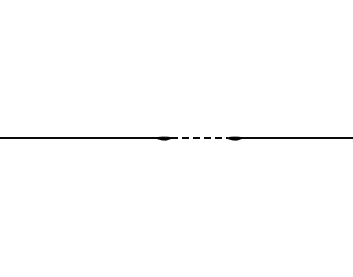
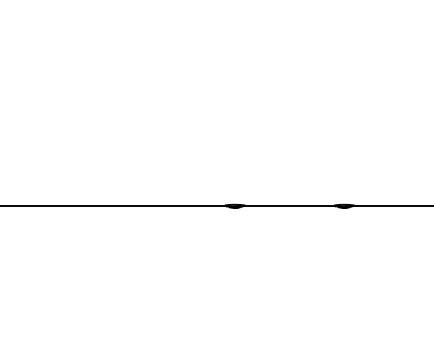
line: (199, 138) -> (289, 206), dashed -> solid

